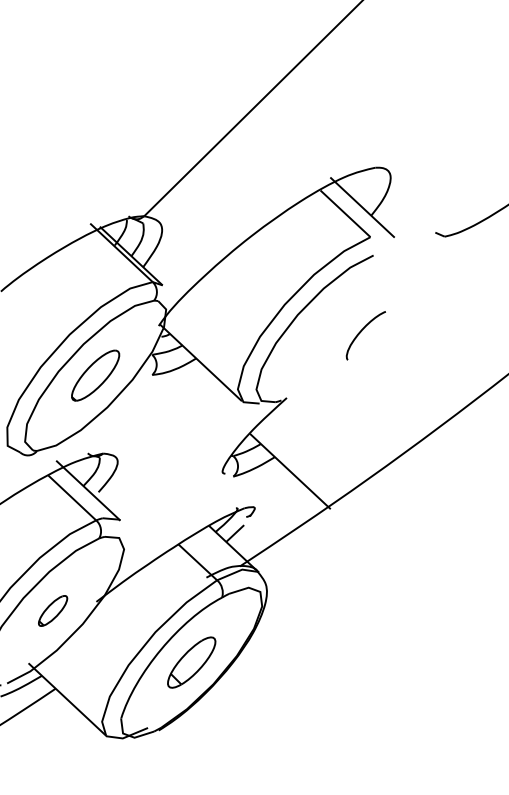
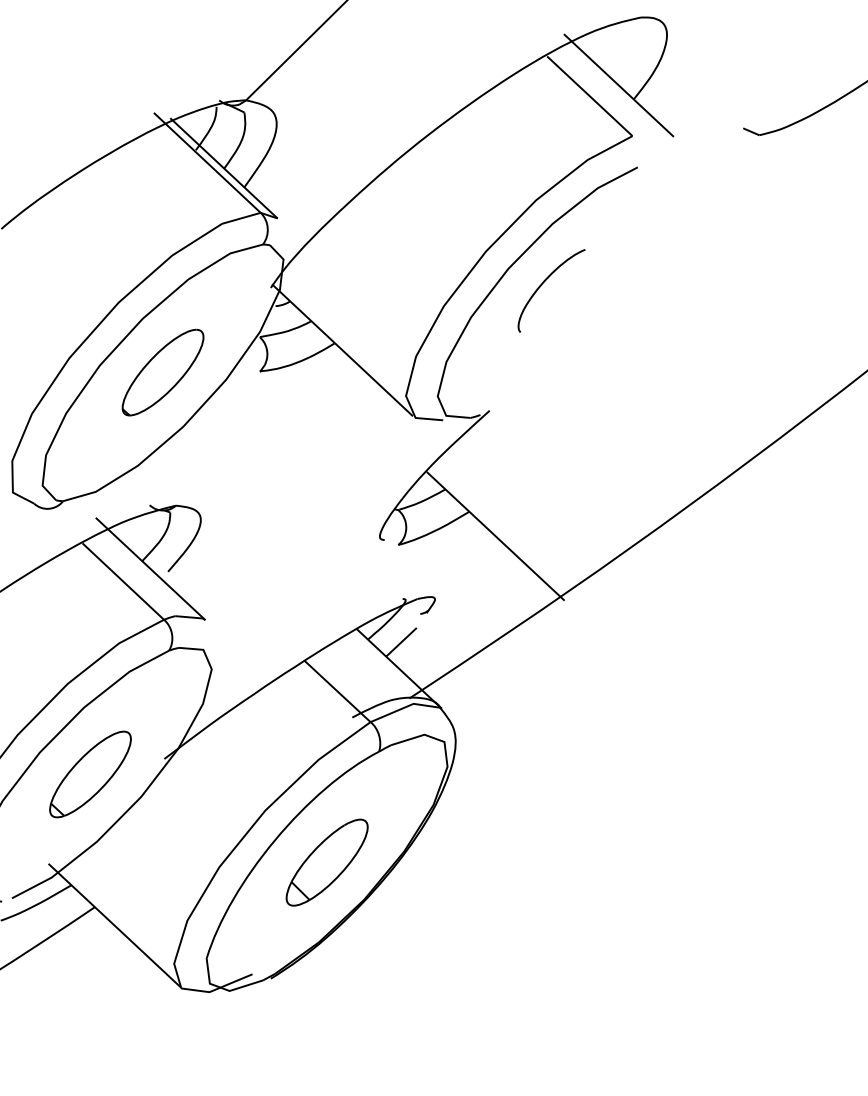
part: (365, 335) -> (550, 290), moved
part: (52, 610) -> (89, 773), size x1.67

